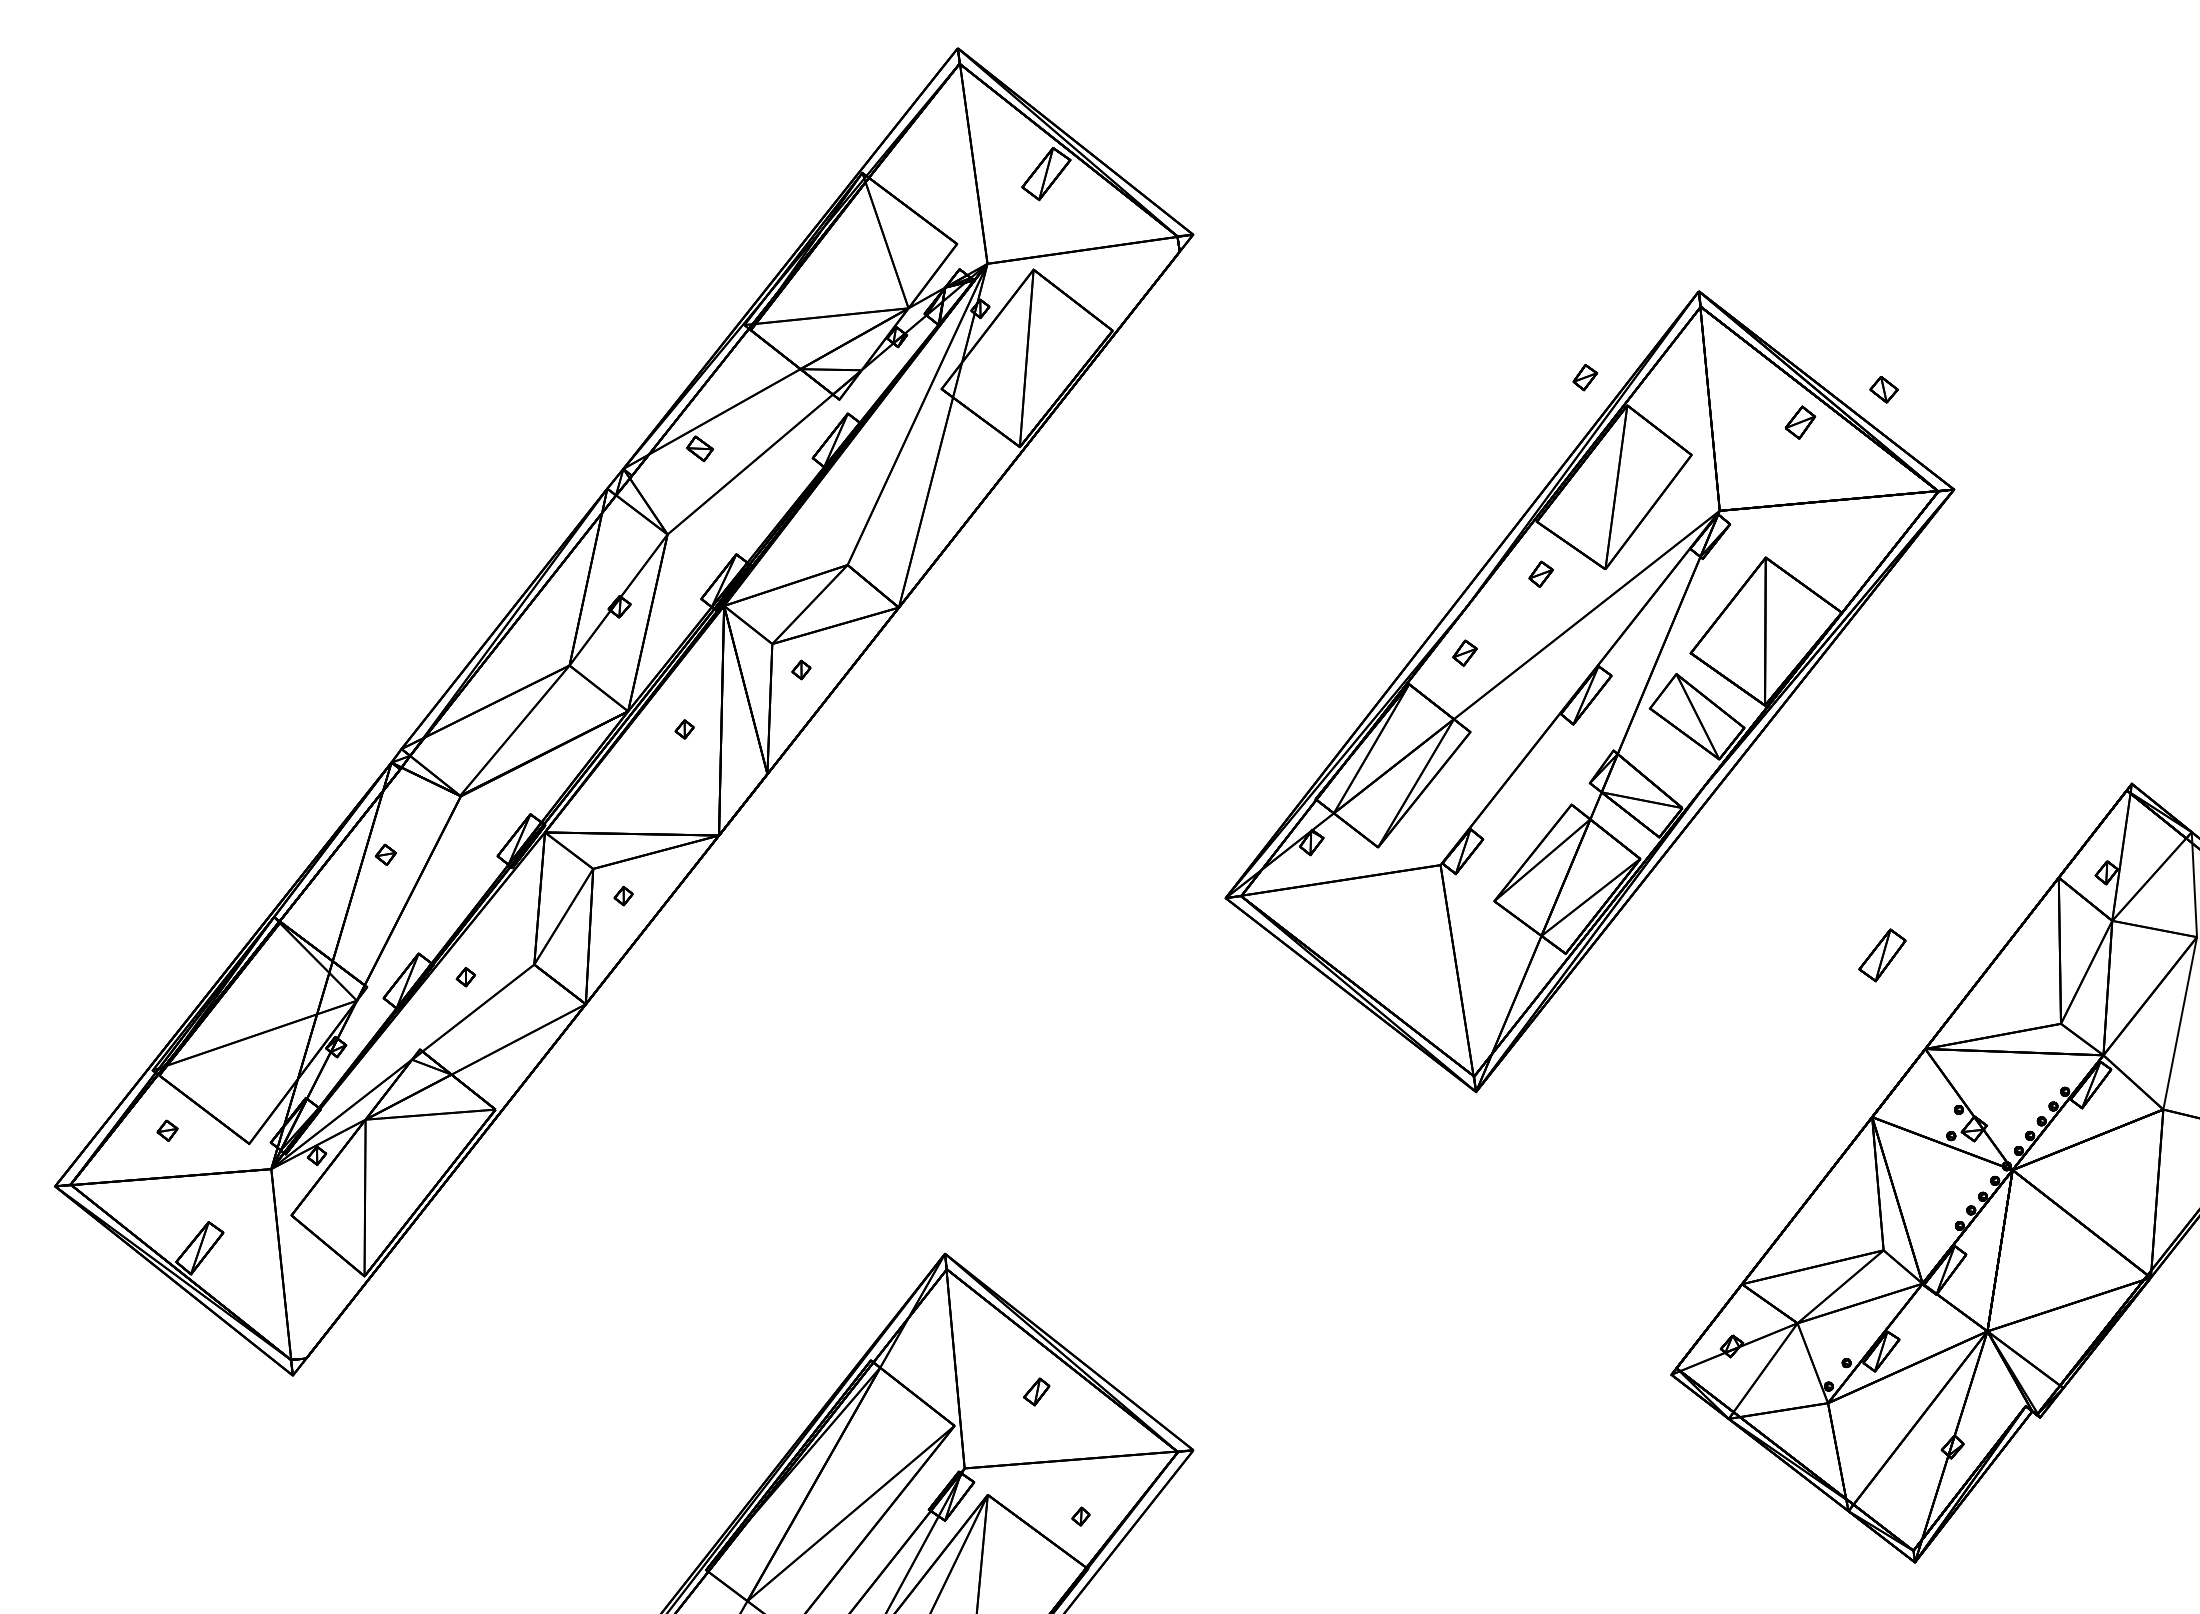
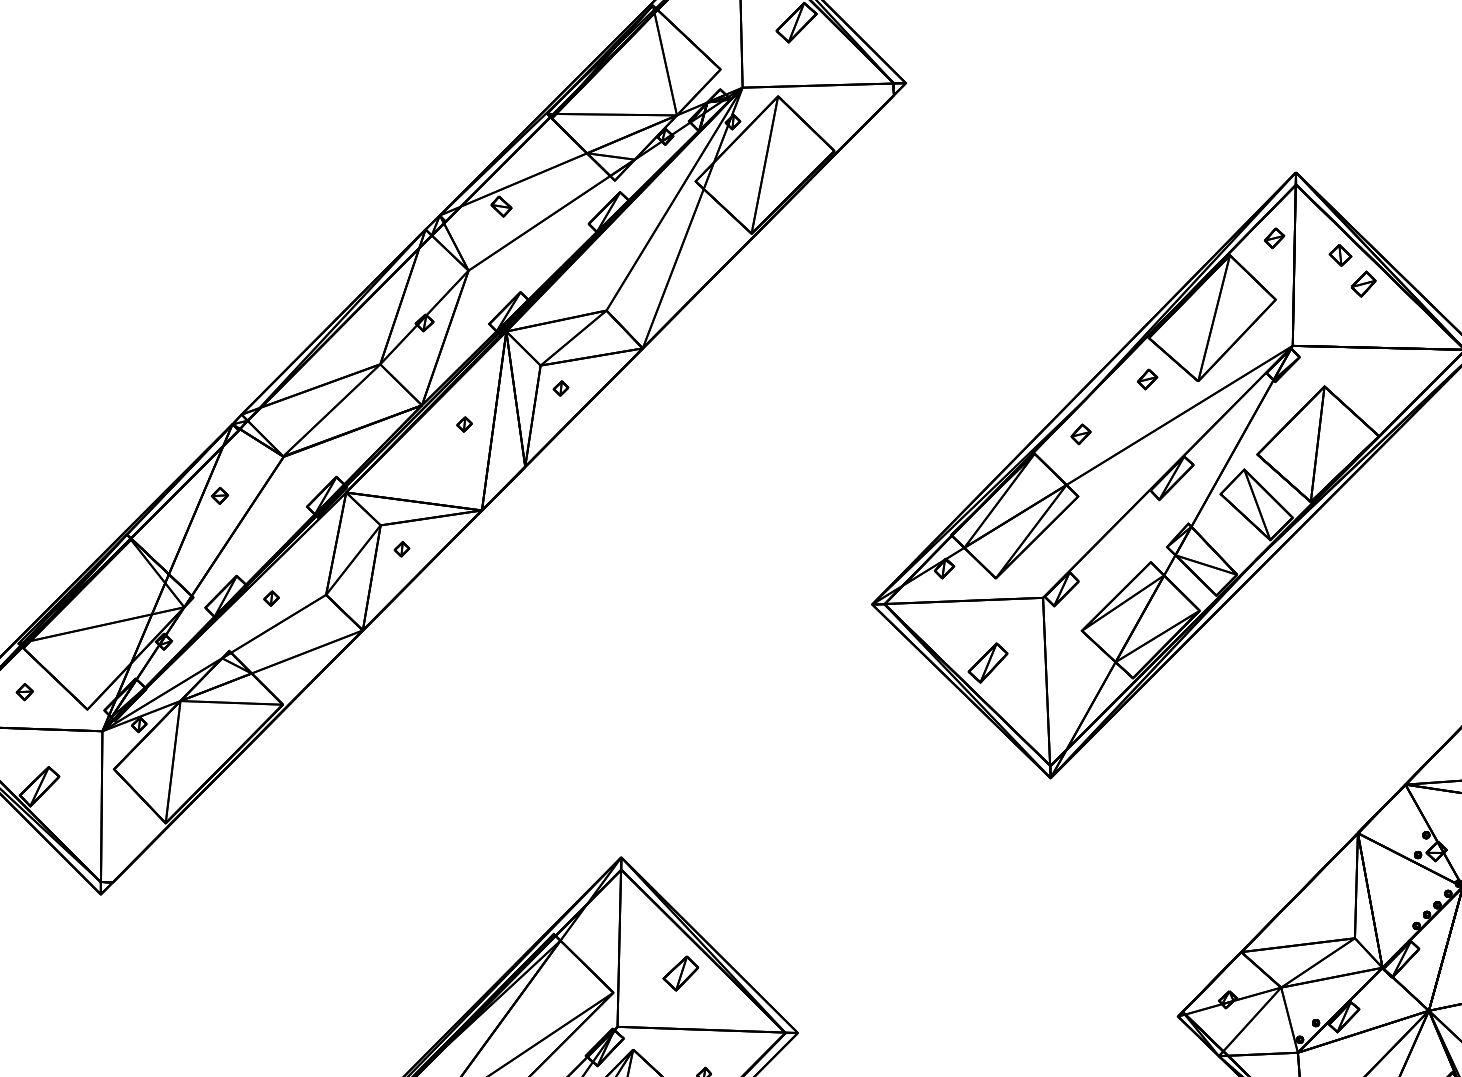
part: (1585, 377) -> (1274, 238), moved
part: (1883, 389) -> (1340, 255), moved
part: (1882, 955) -> (988, 663), moved
part: (1036, 1391) -> (680, 973), size x1.67

